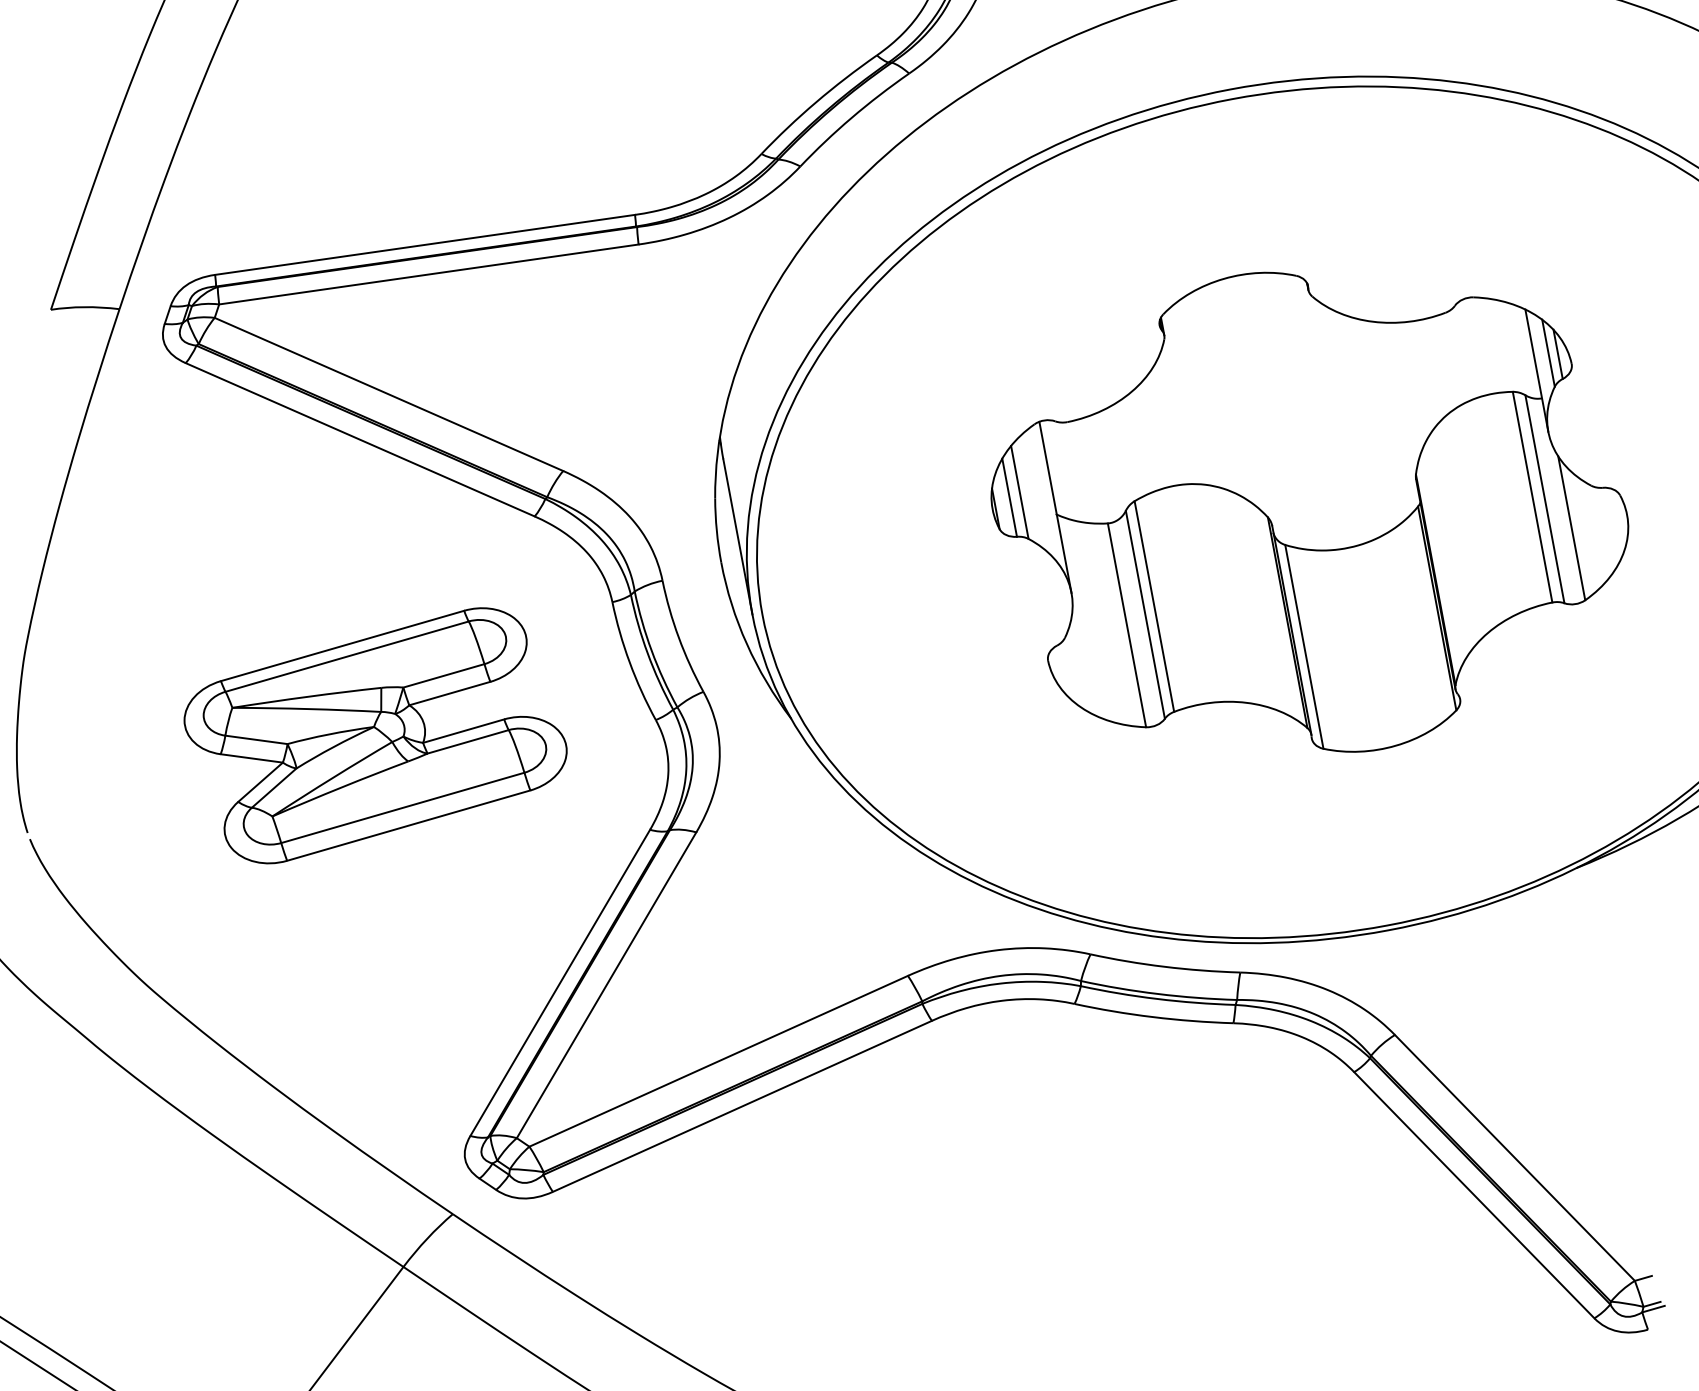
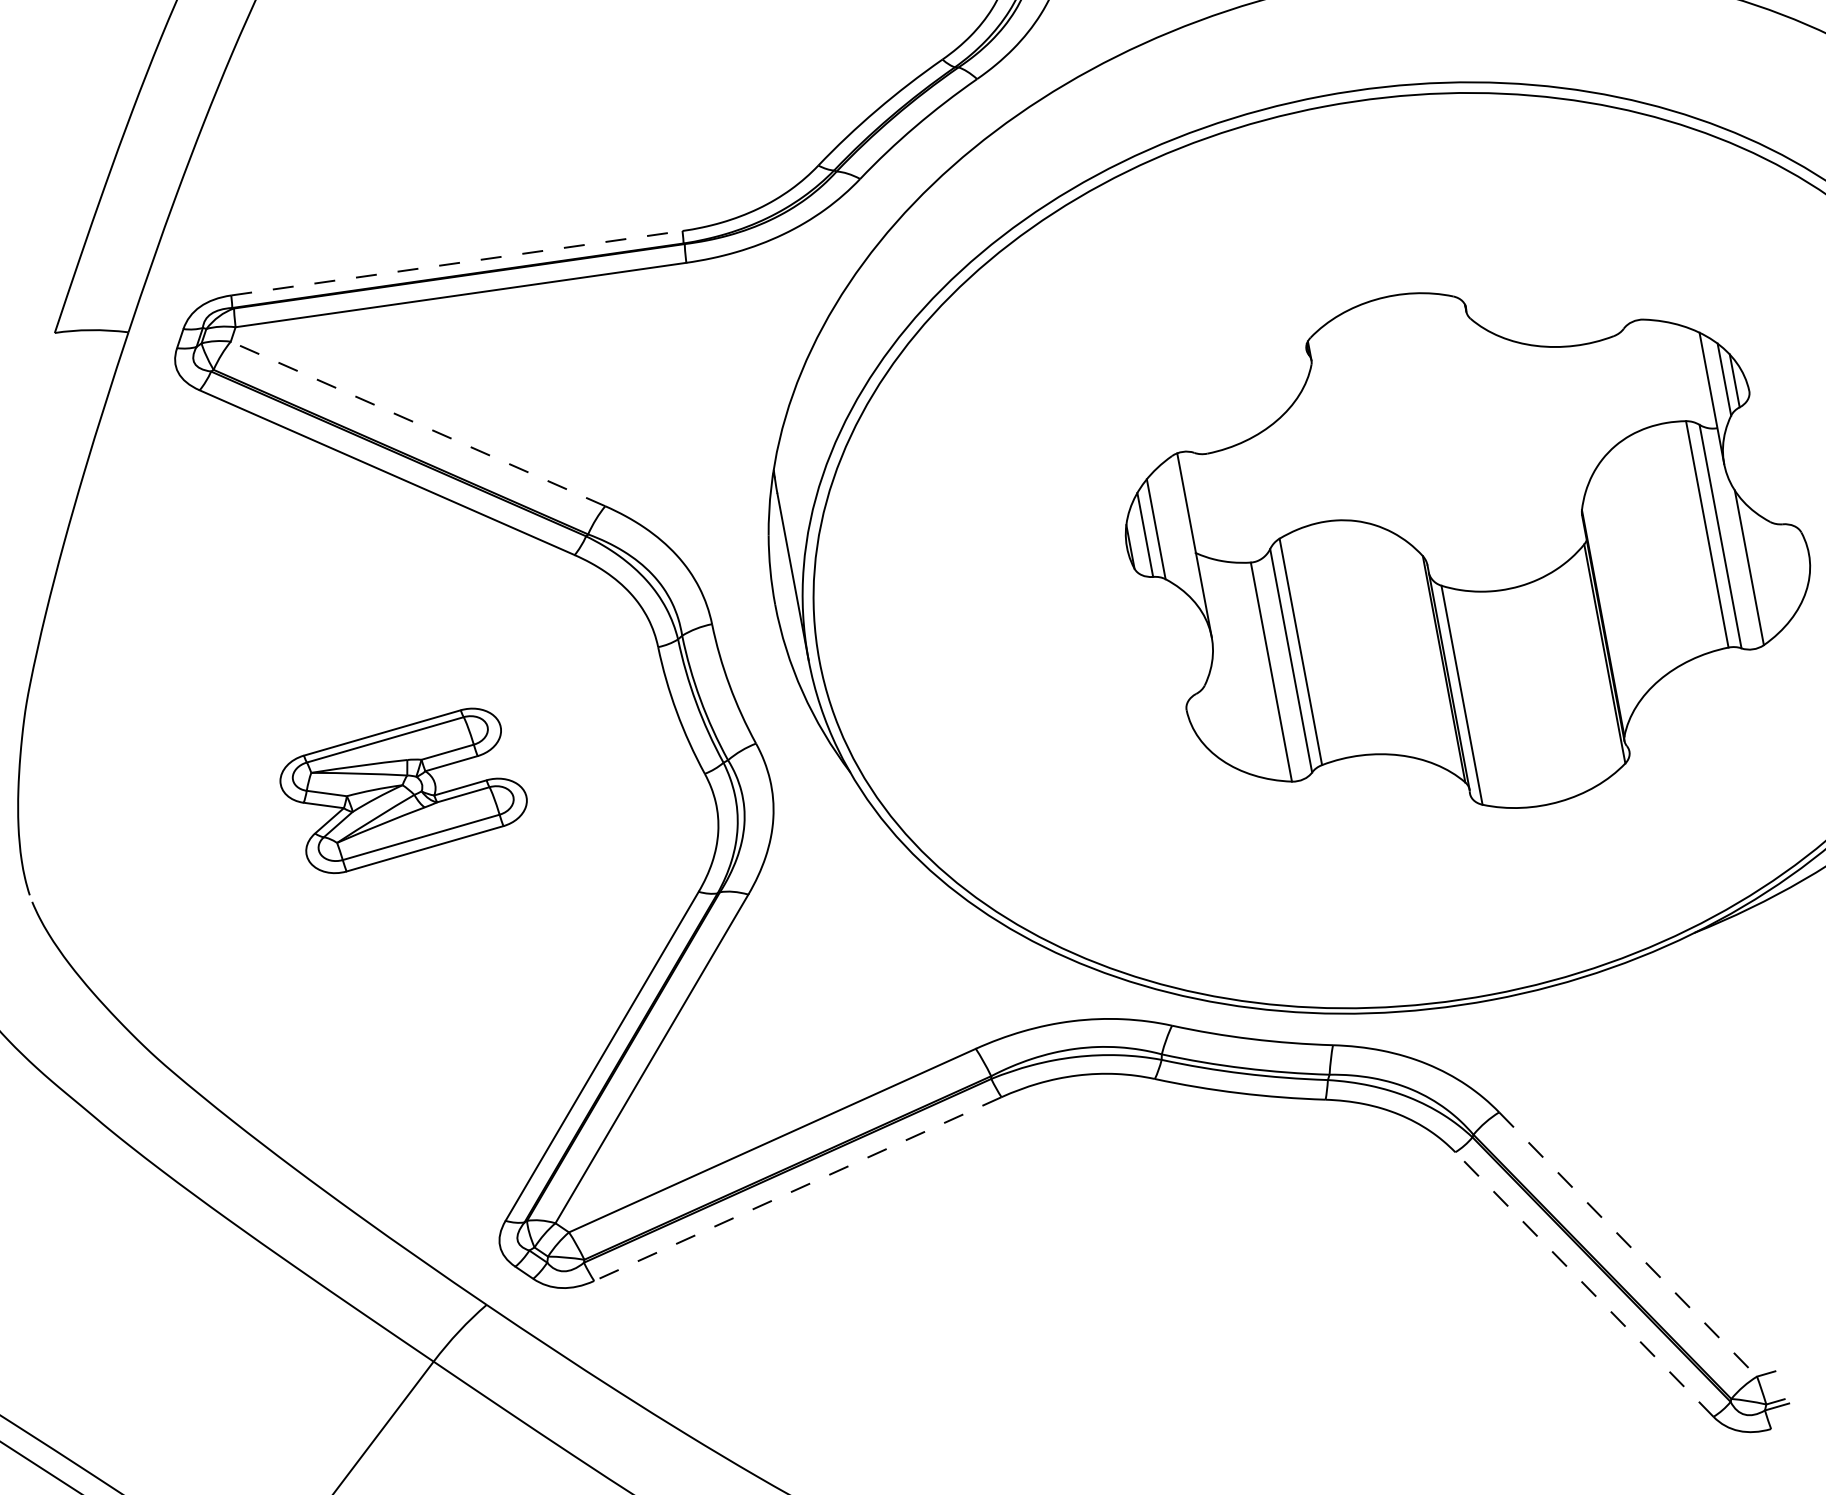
line: (425, 244) -> (457, 262), solid -> dashed
line: (388, 394) -> (417, 424), solid -> dashed
part: (1309, 511) -> (1467, 549), moved
part: (375, 735) -> (403, 790), size x0.6
line: (742, 1106) -> (798, 1189), solid -> dashed
line: (1514, 1157) -> (1627, 1244), solid -> dashed
line: (1474, 1195) -> (1584, 1284), solid -> dashed

